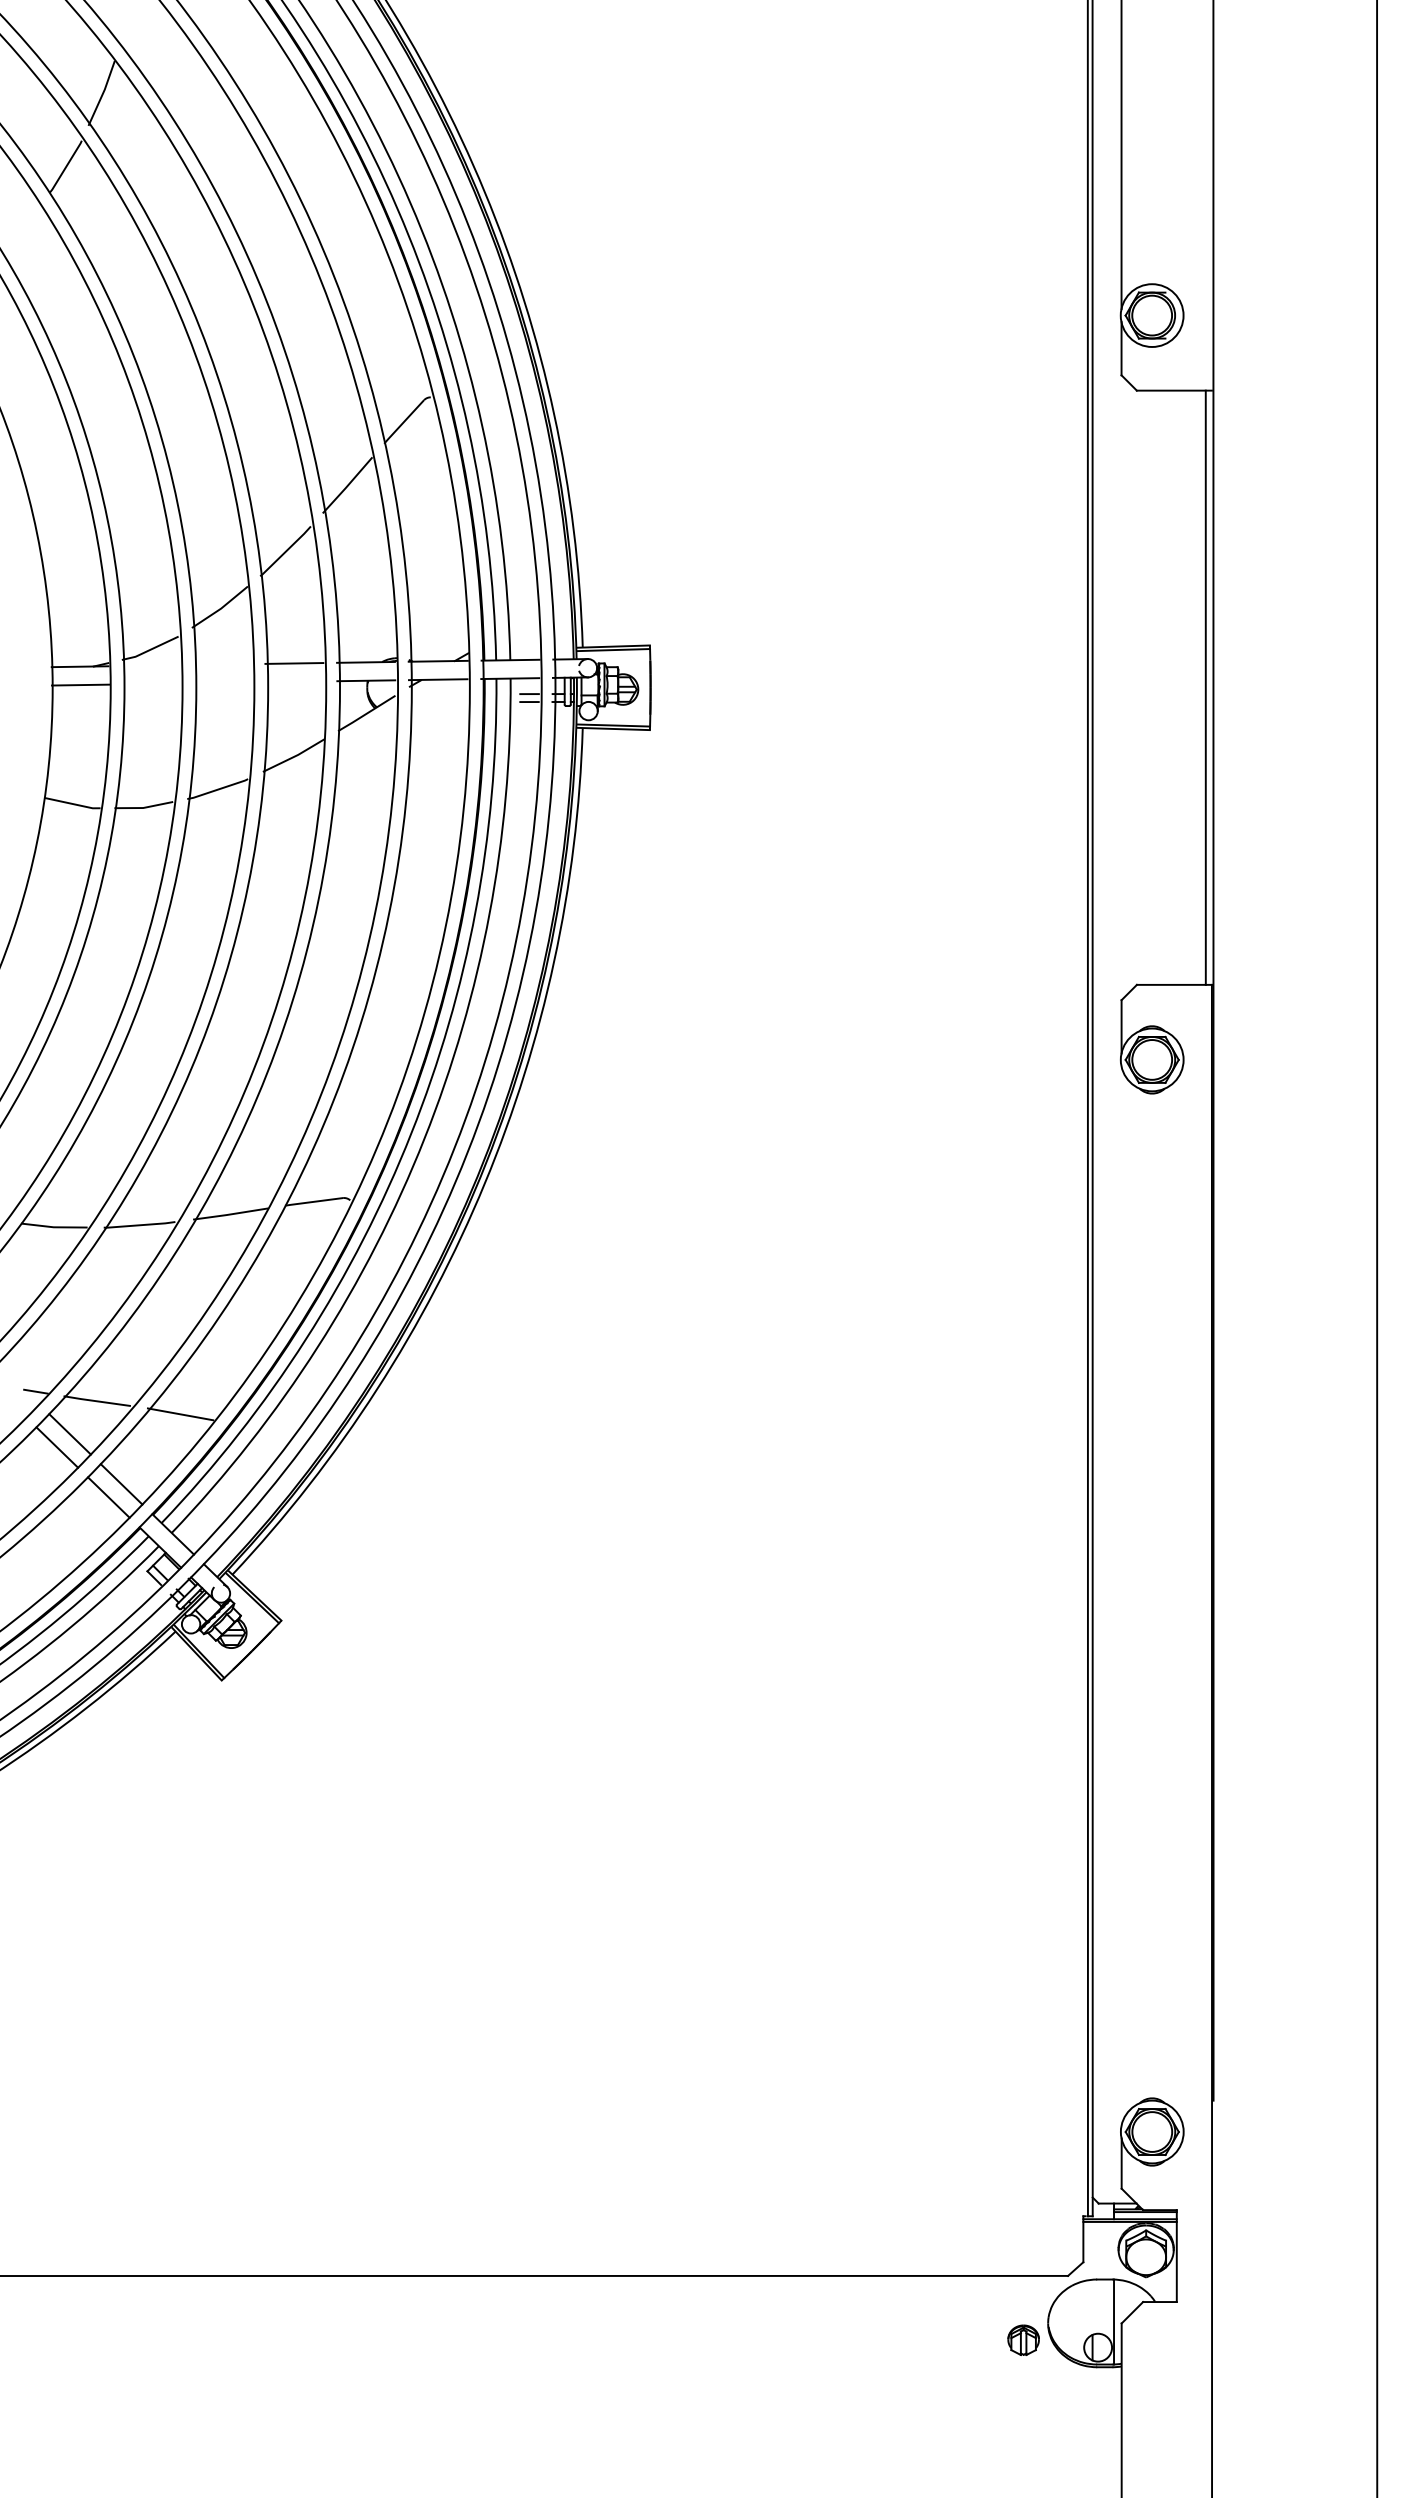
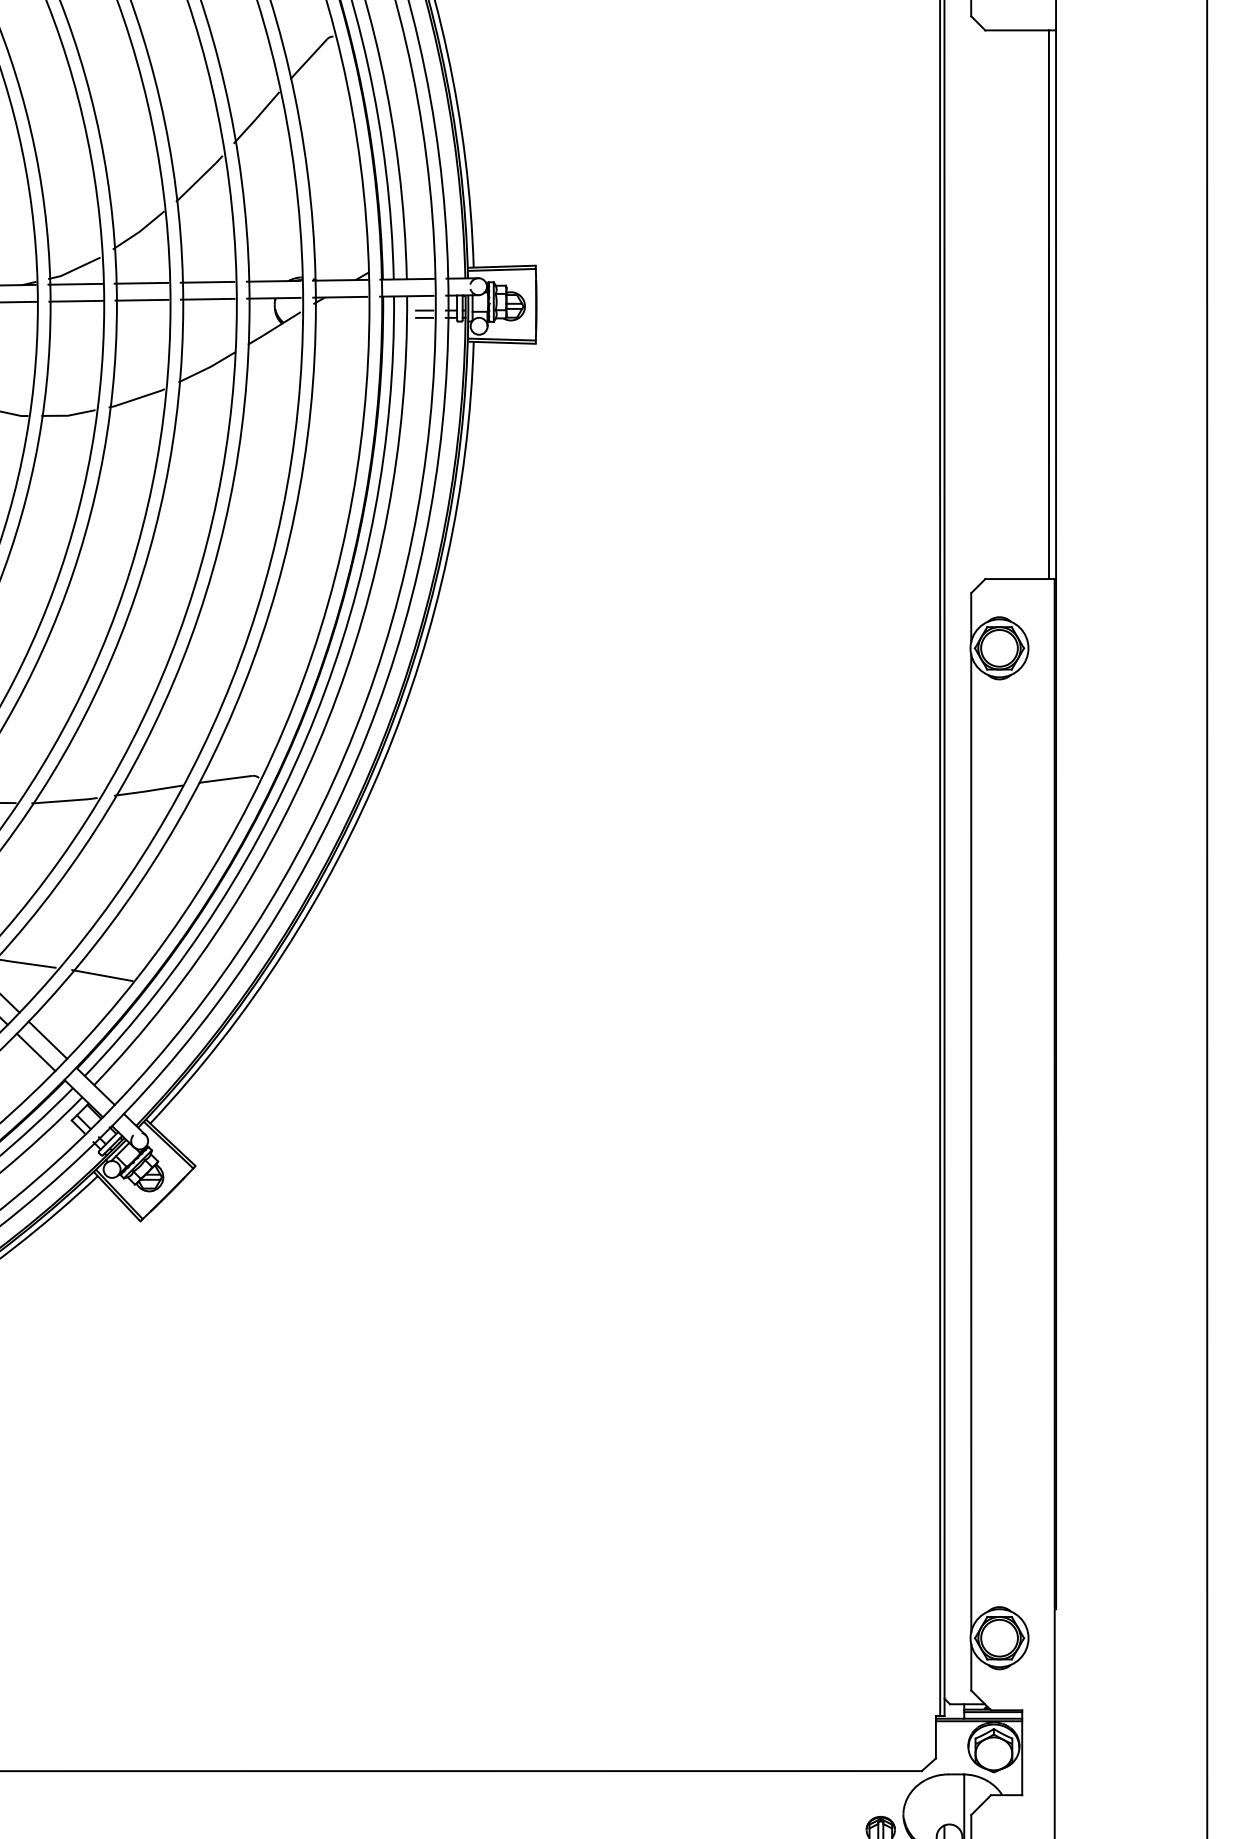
line: (222, 664) -> (141, 283), added
line: (151, 665) -> (75, 284), added
line: (294, 681) -> (207, 298), added
line: (222, 682) -> (141, 299), added
line: (152, 683) -> (76, 300), added
line: (1121, 1595) -> (971, 1142), added

